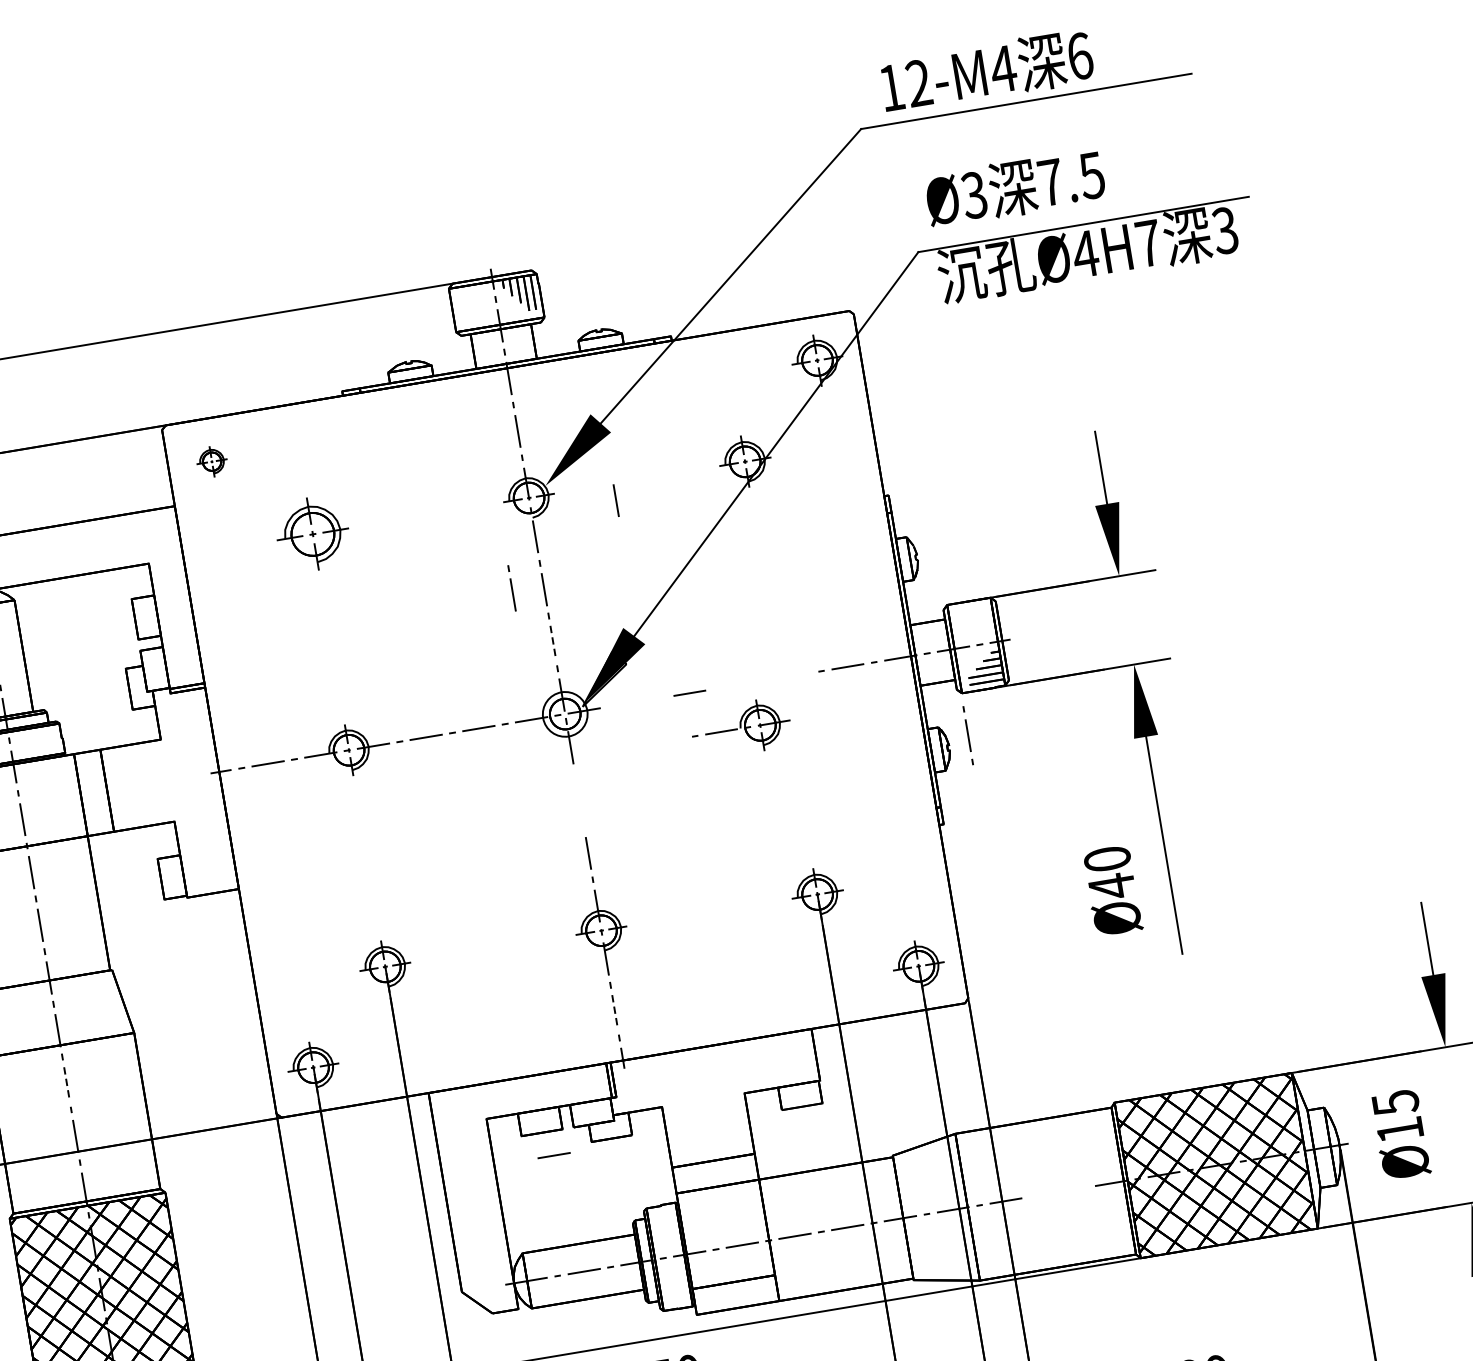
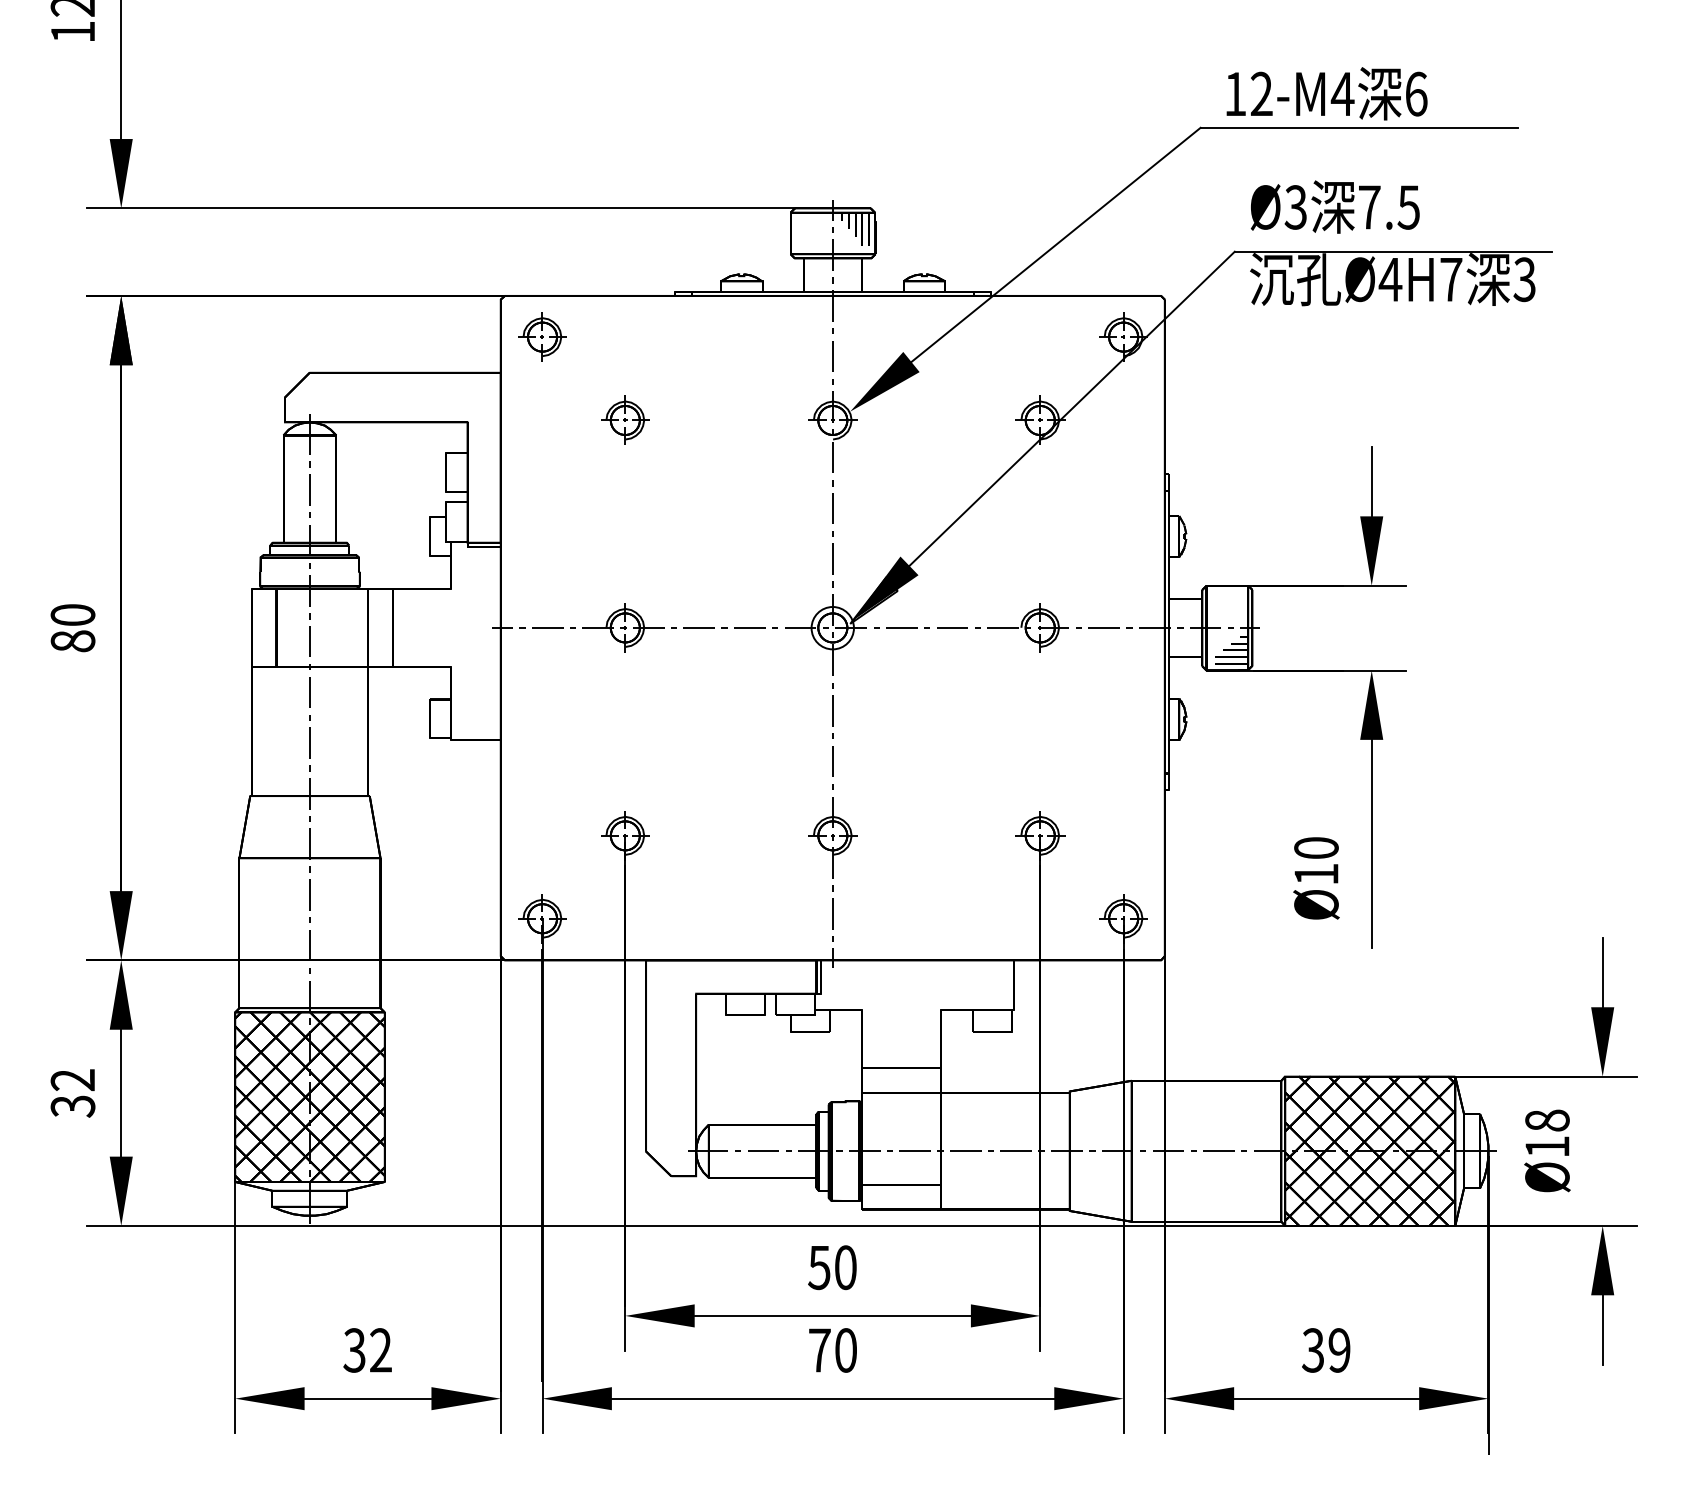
part: (212, 461) -> (542, 336), size x1.67
line: (615, 500) -> (913, 436), removed
part: (312, 533) -> (625, 419), size x0.71
line: (511, 587) -> (802, 501), removed
line: (552, 642) -> (832, 559), dashed -> solid
line: (636, 701) -> (901, 627), added
part: (740, 728) -> (1021, 627), moved
line: (967, 735) -> (832, 710), moved
text: (1112, 886) -> (1316, 874), Ø40 -> Ø10
line: (614, 1011) -> (832, 913), dashed -> solid
line: (66, 1084) -> (309, 895), dashed -> solid
text: (1395, 1102) -> (1547, 1120), Ø15 -> Ø18
line: (554, 1154) -> (753, 1037), removed
line: (1058, 1191) -> (1218, 1150), added

